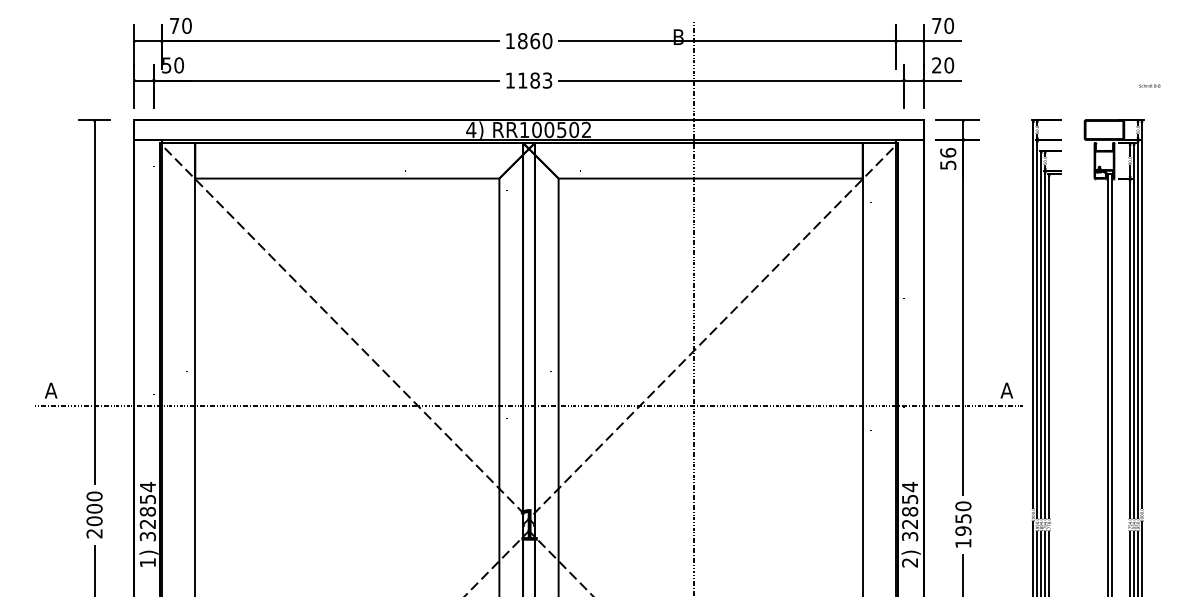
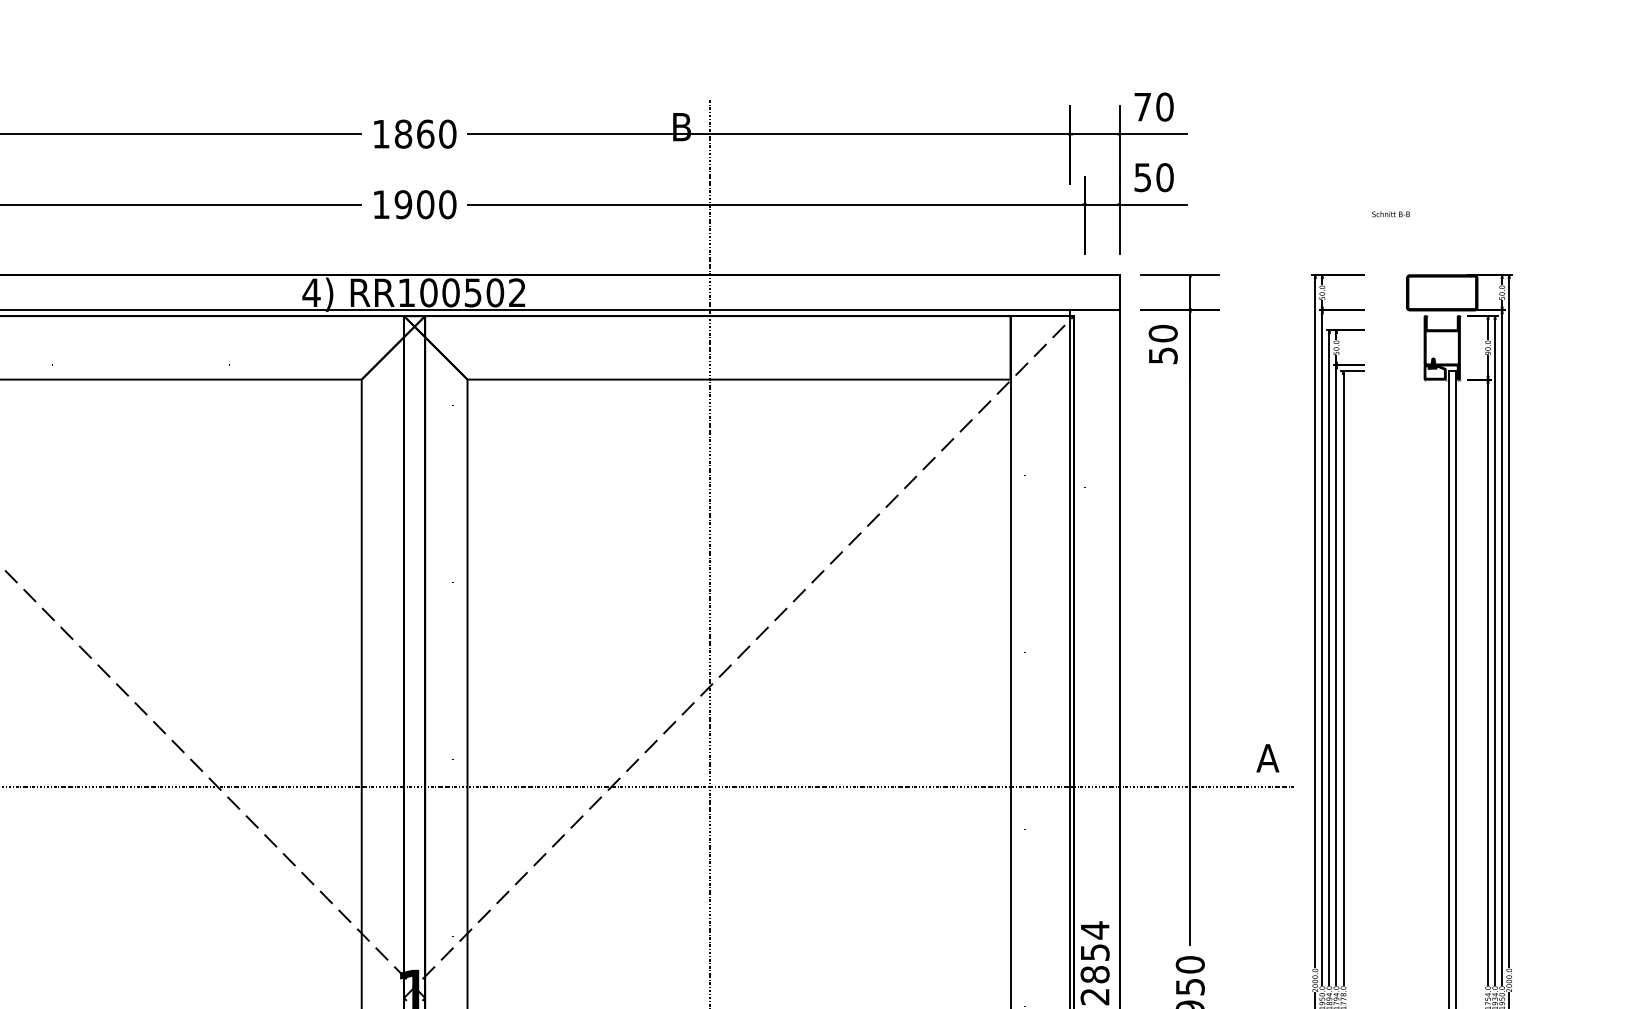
text: (936, 65) -> (1142, 177), 20 -> 50
text: (534, 80) -> (424, 204), 1183 -> 1900
text: (1149, 85) -> (1390, 213), moved
text: (948, 152) -> (1163, 333), 56 -> 50

